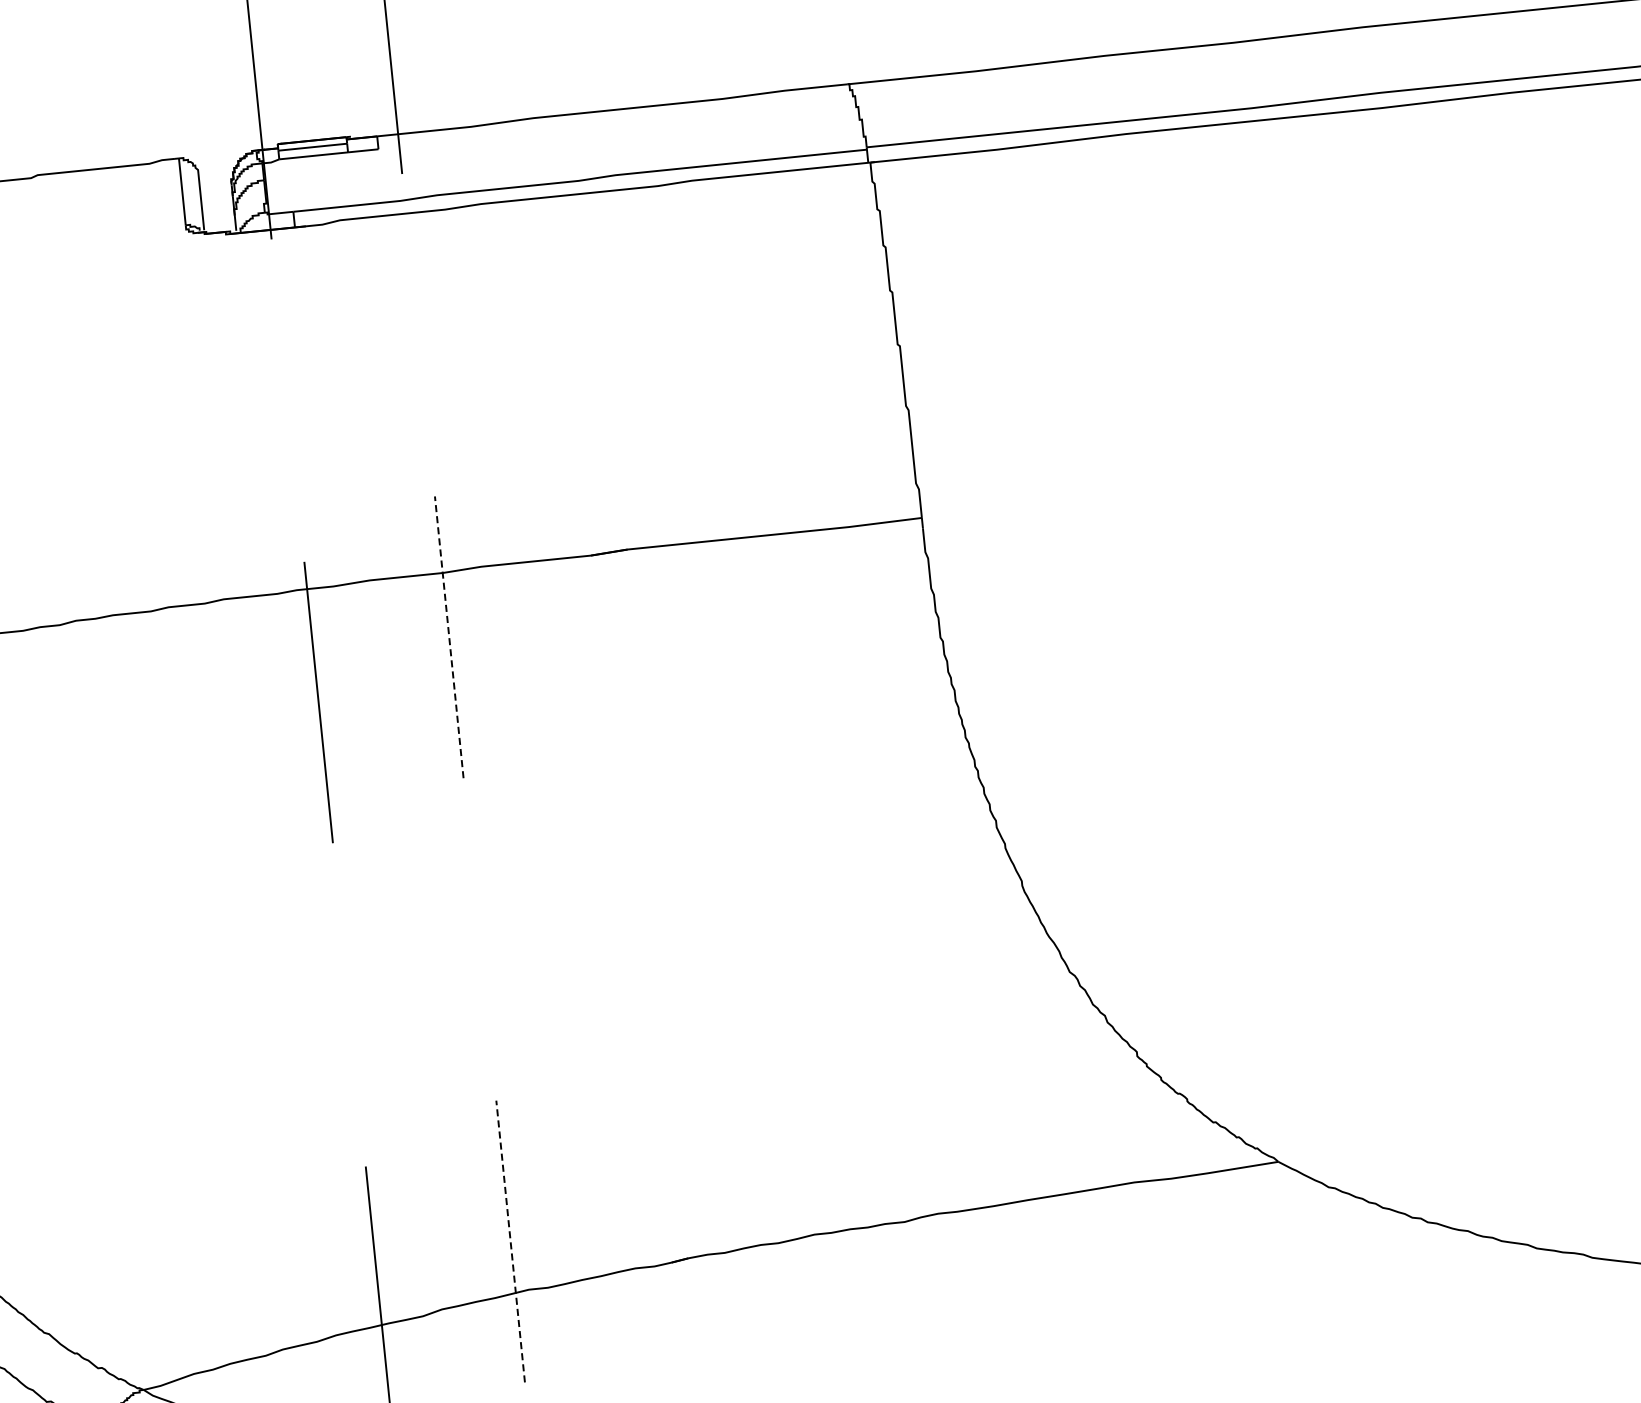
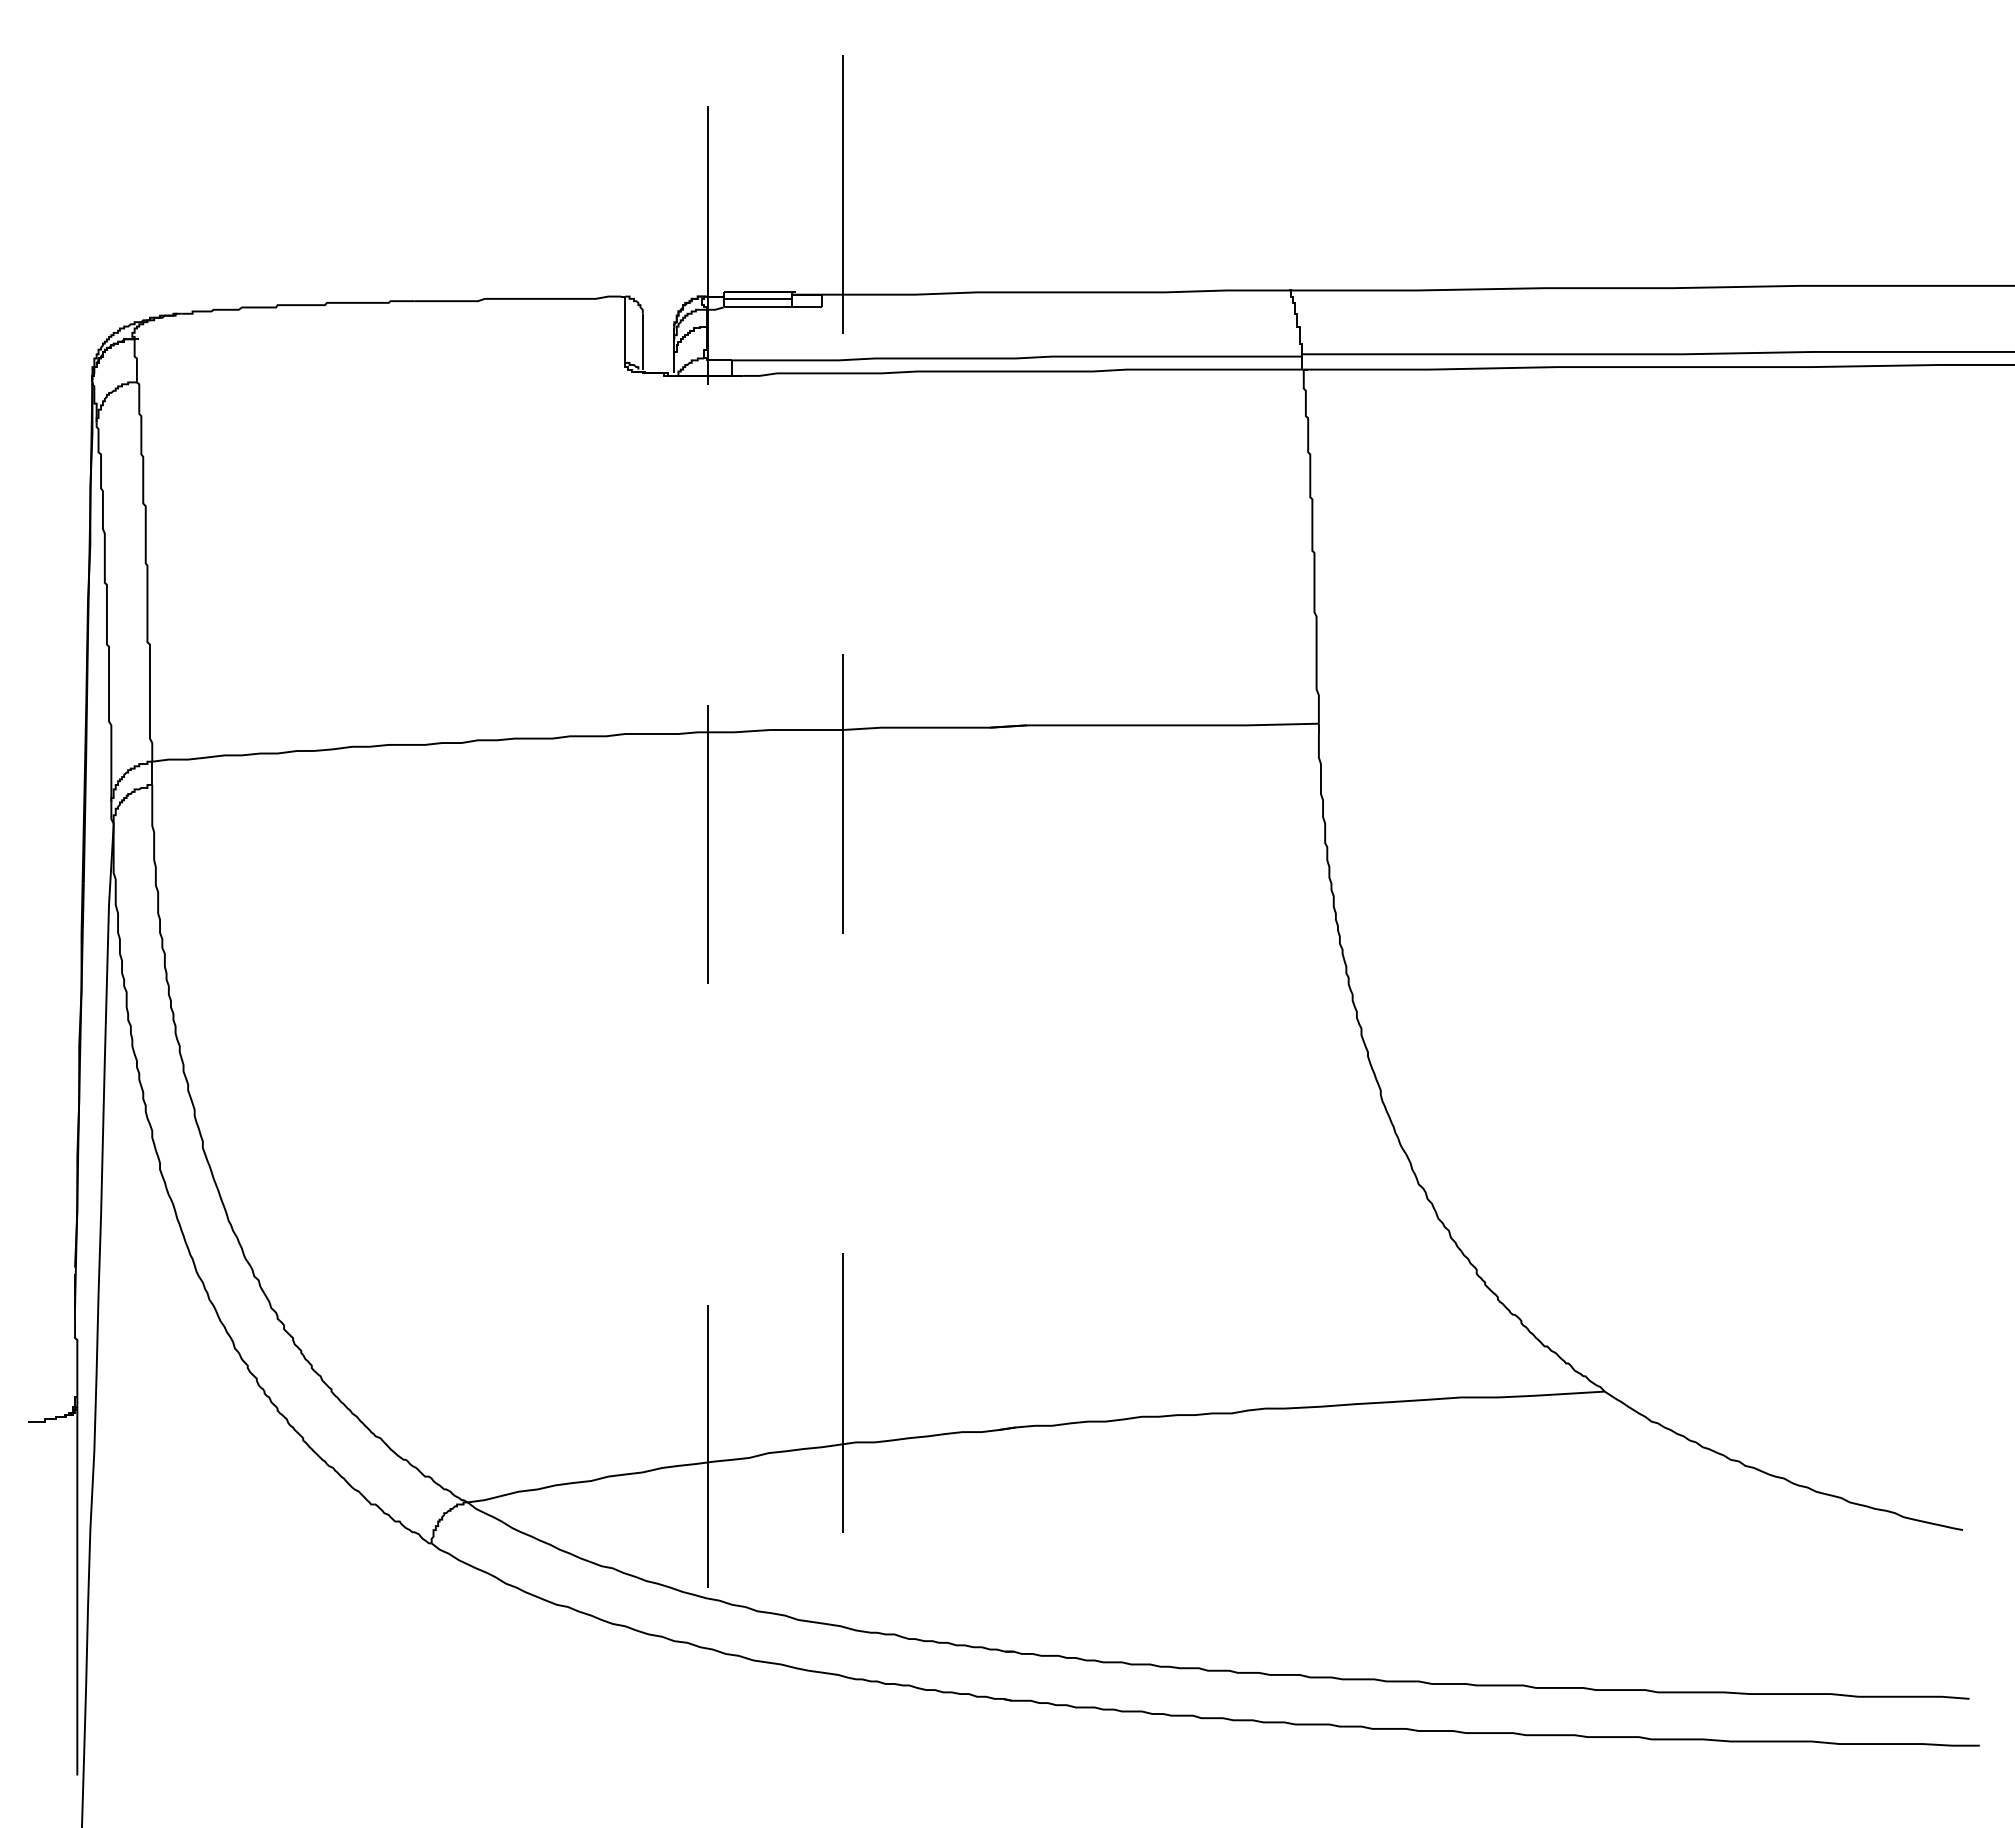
line: (448, 637) -> (842, 793), dashed -> solid
line: (510, 1241) -> (842, 1393), dashed -> solid

